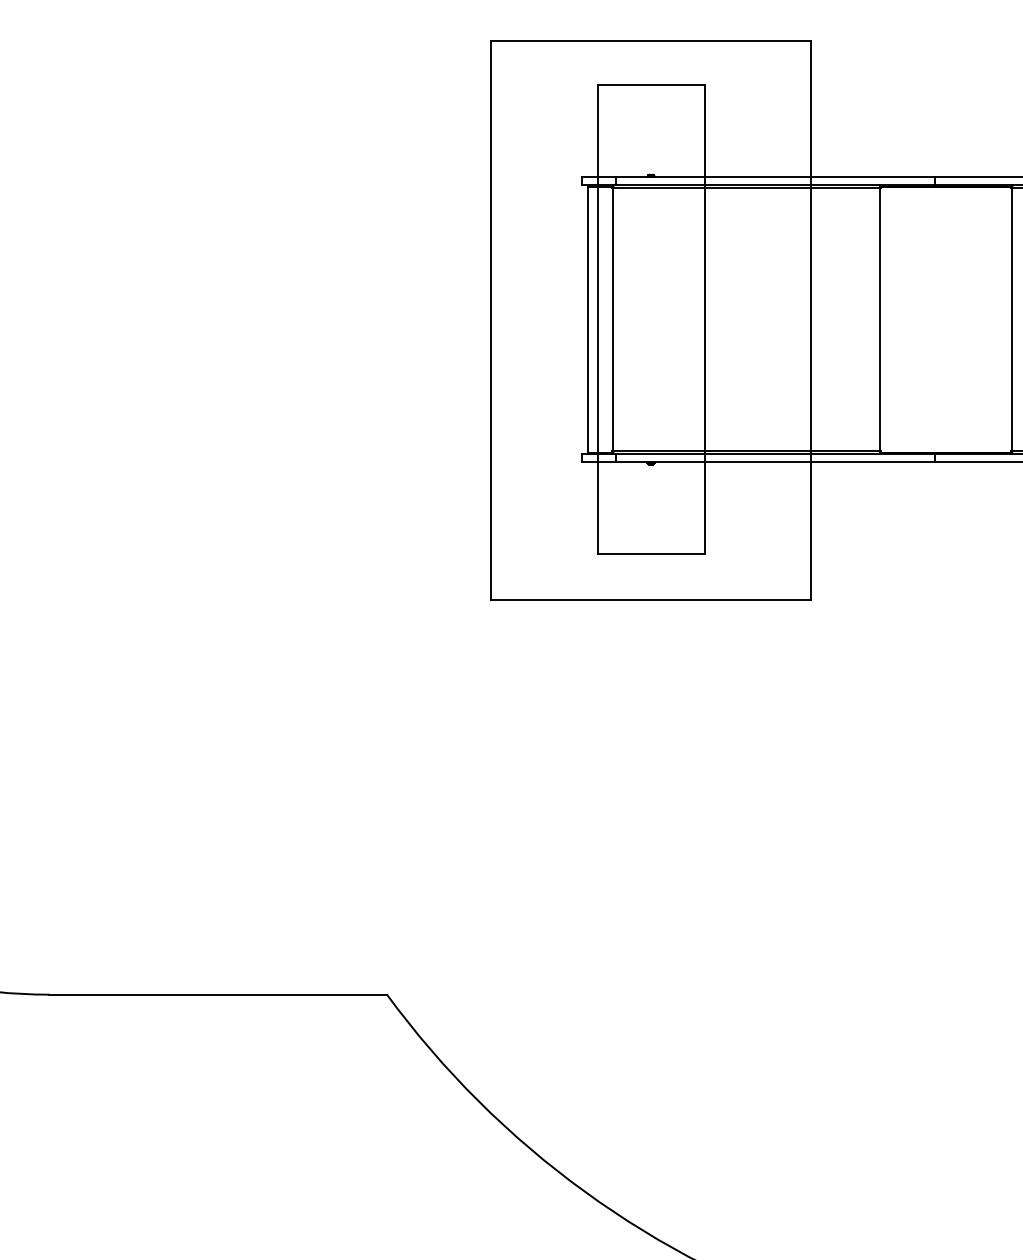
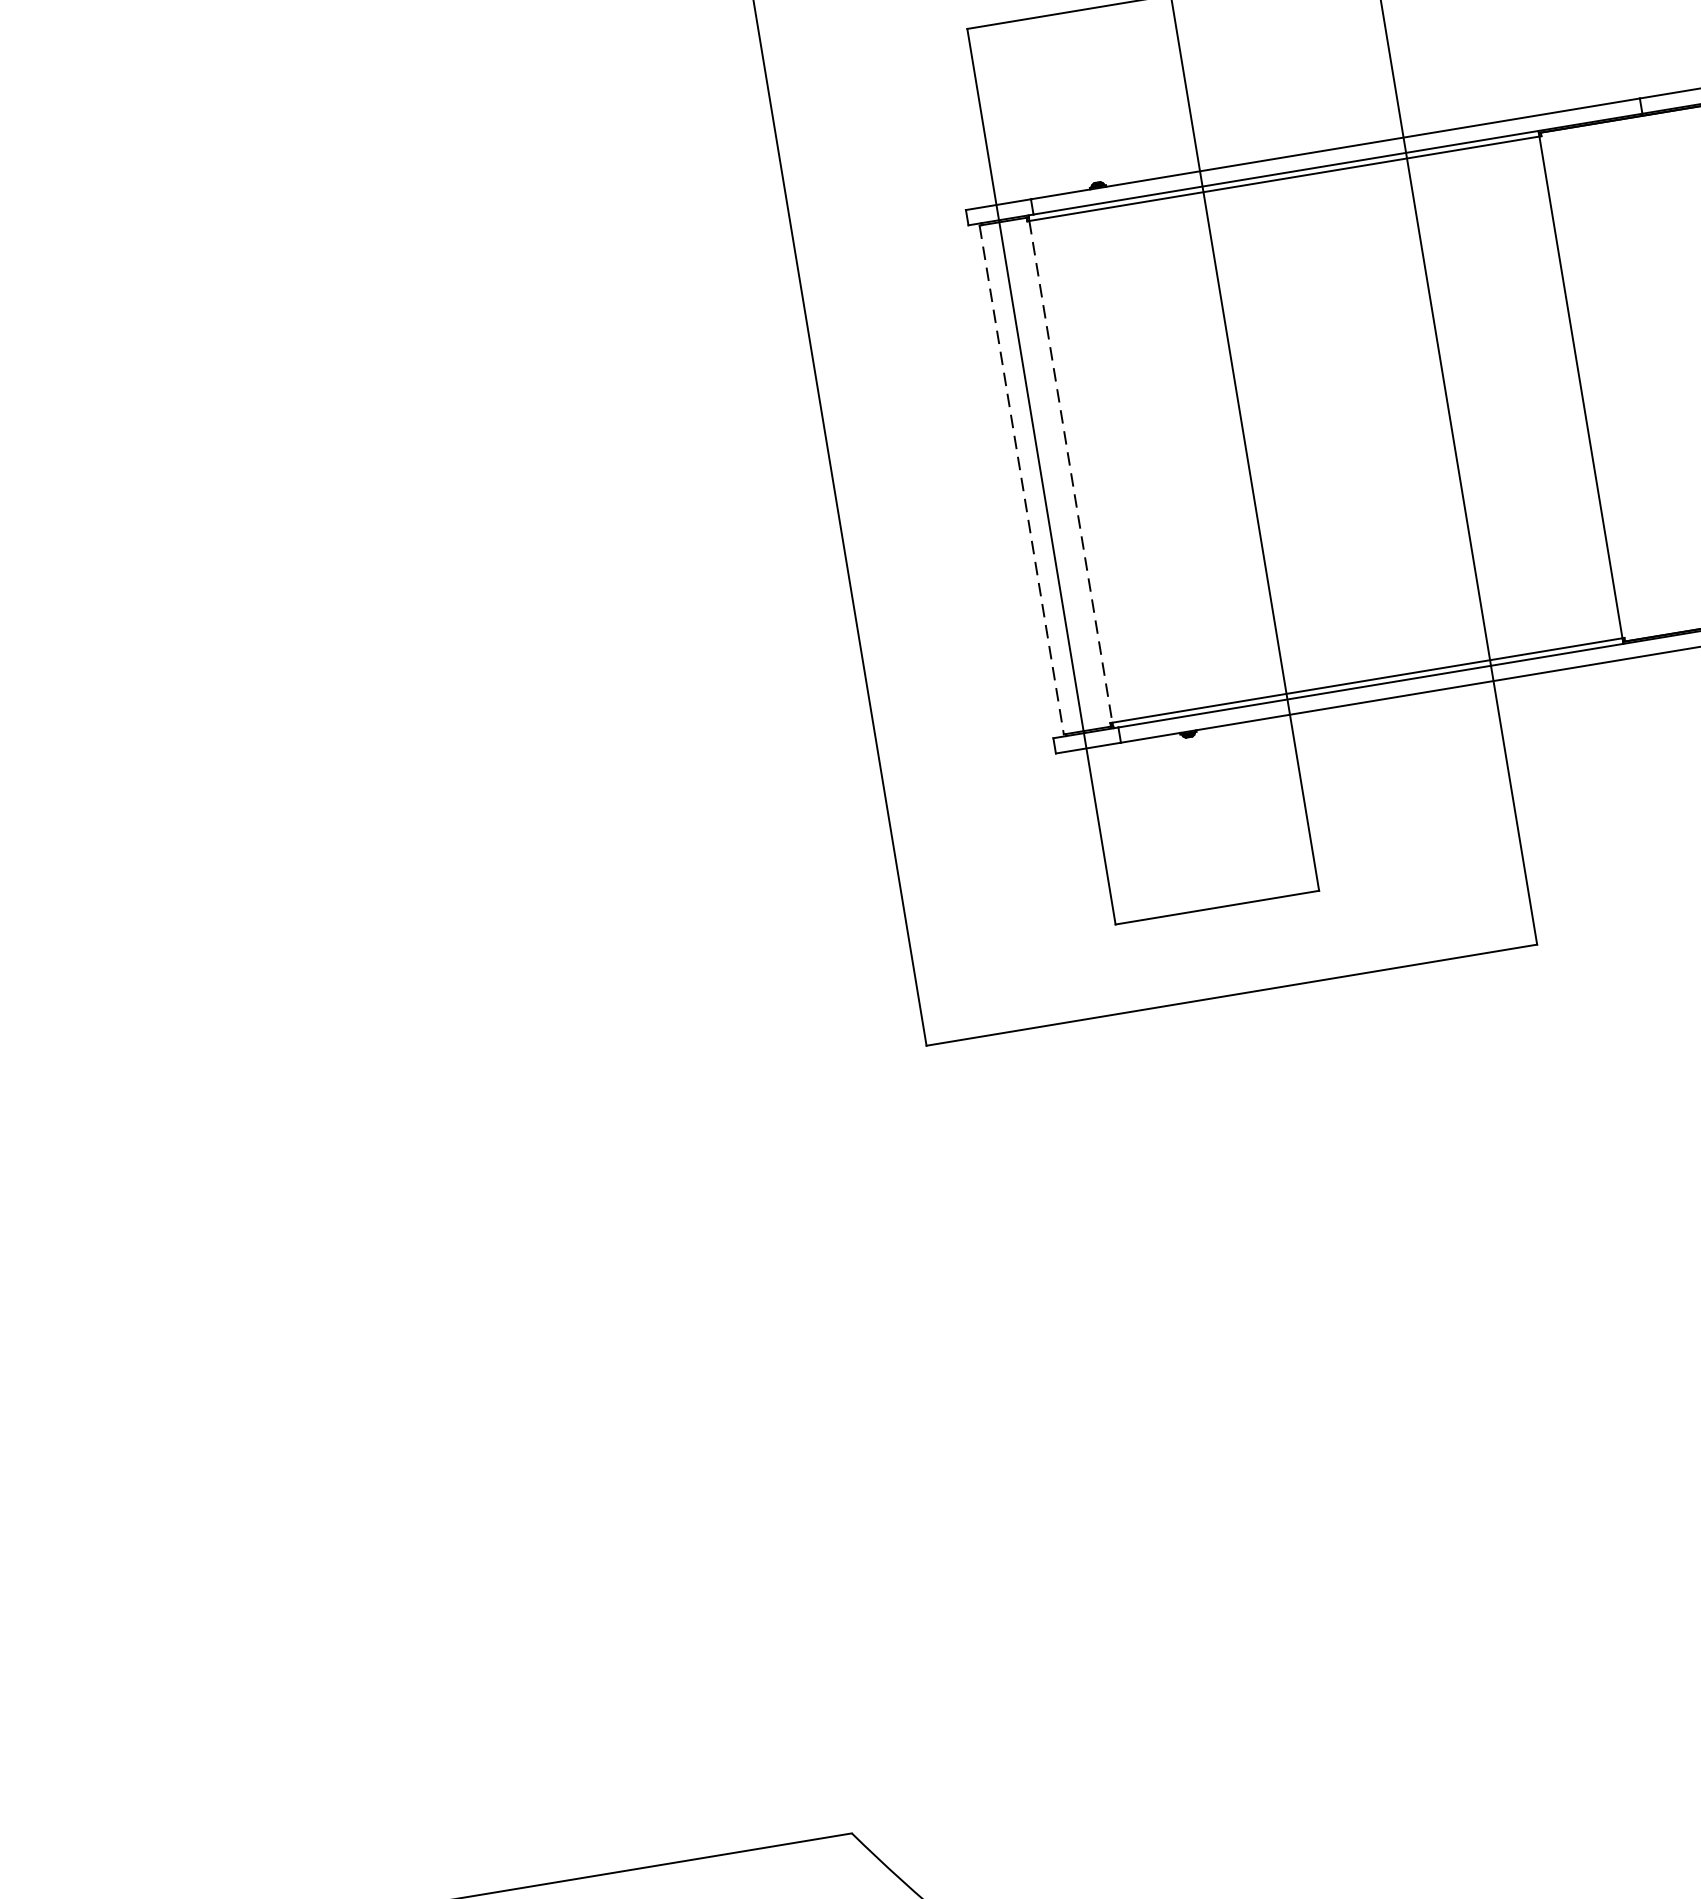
line: (587, 320) -> (1021, 481), solid -> dashed
line: (613, 320) -> (1071, 473), solid -> dashed

